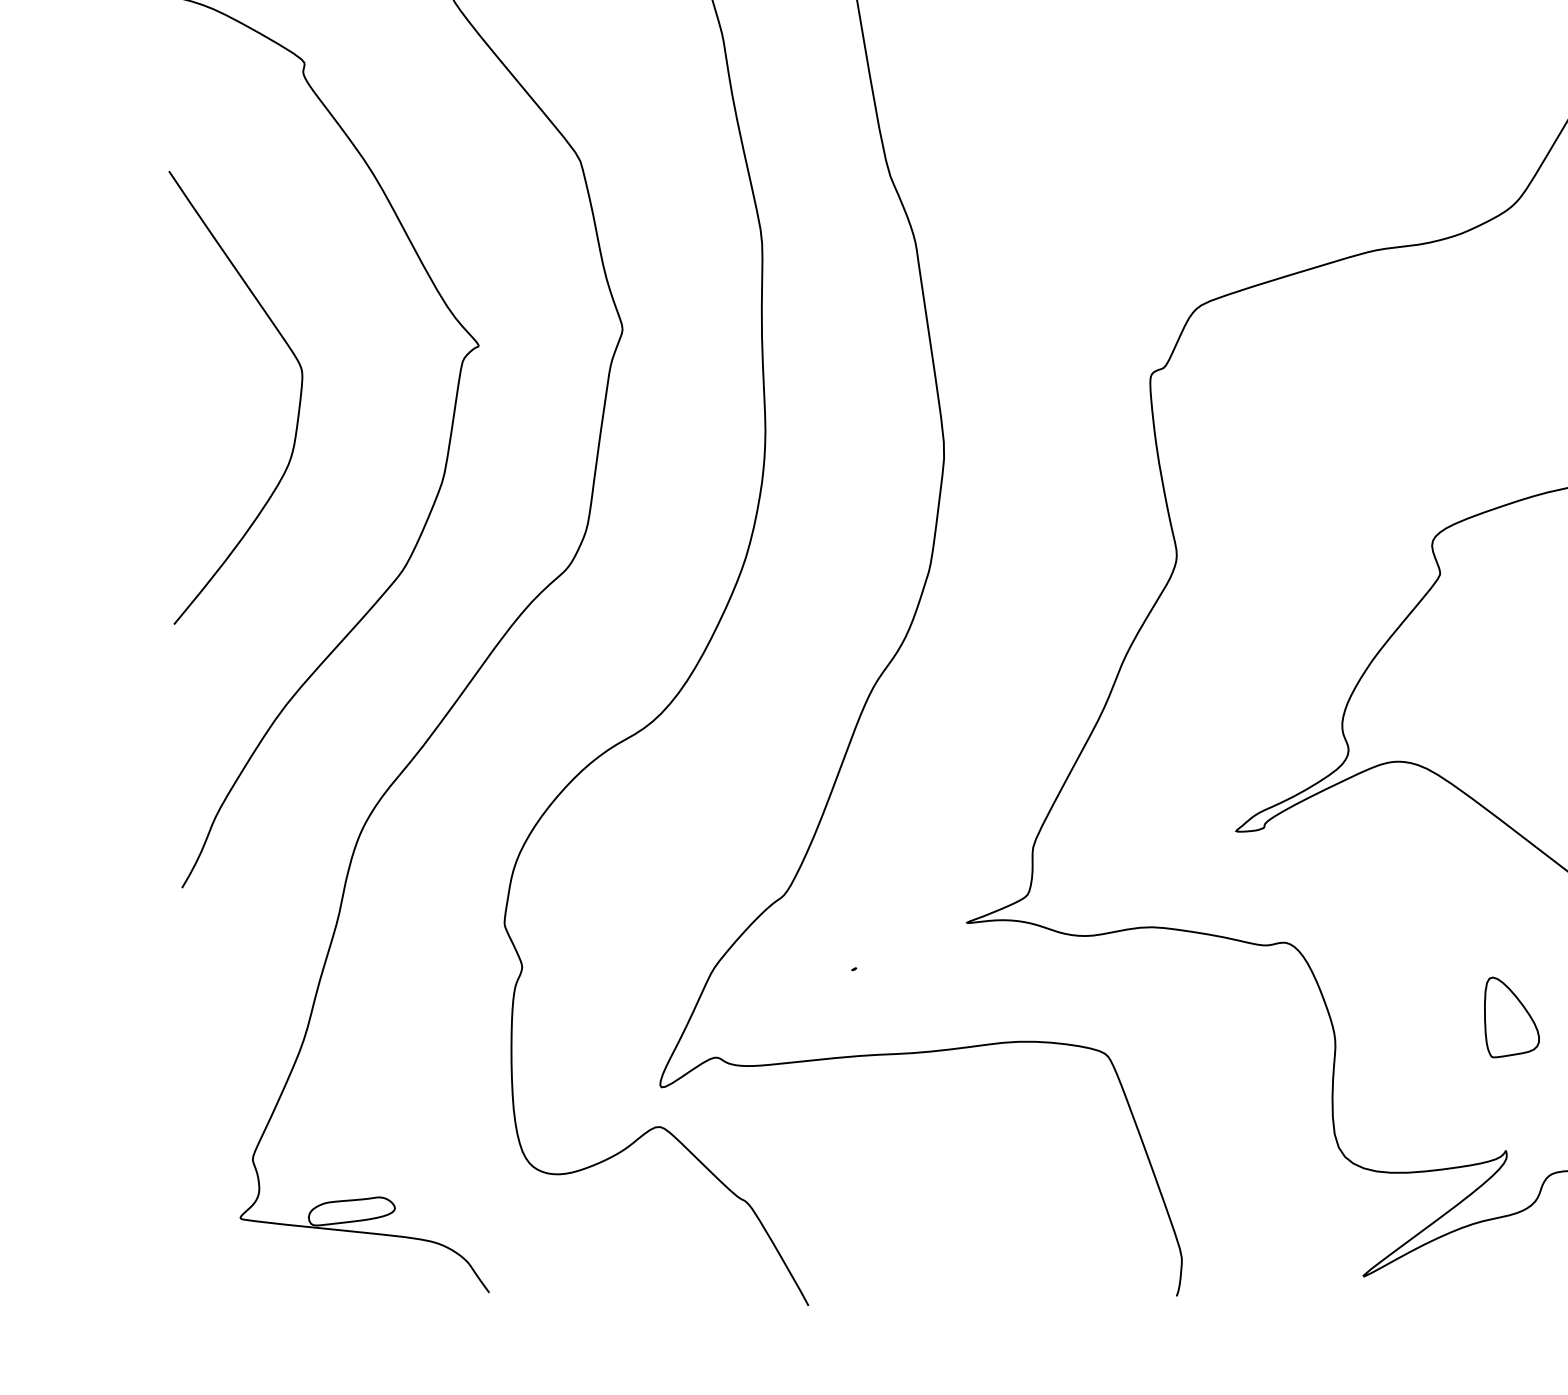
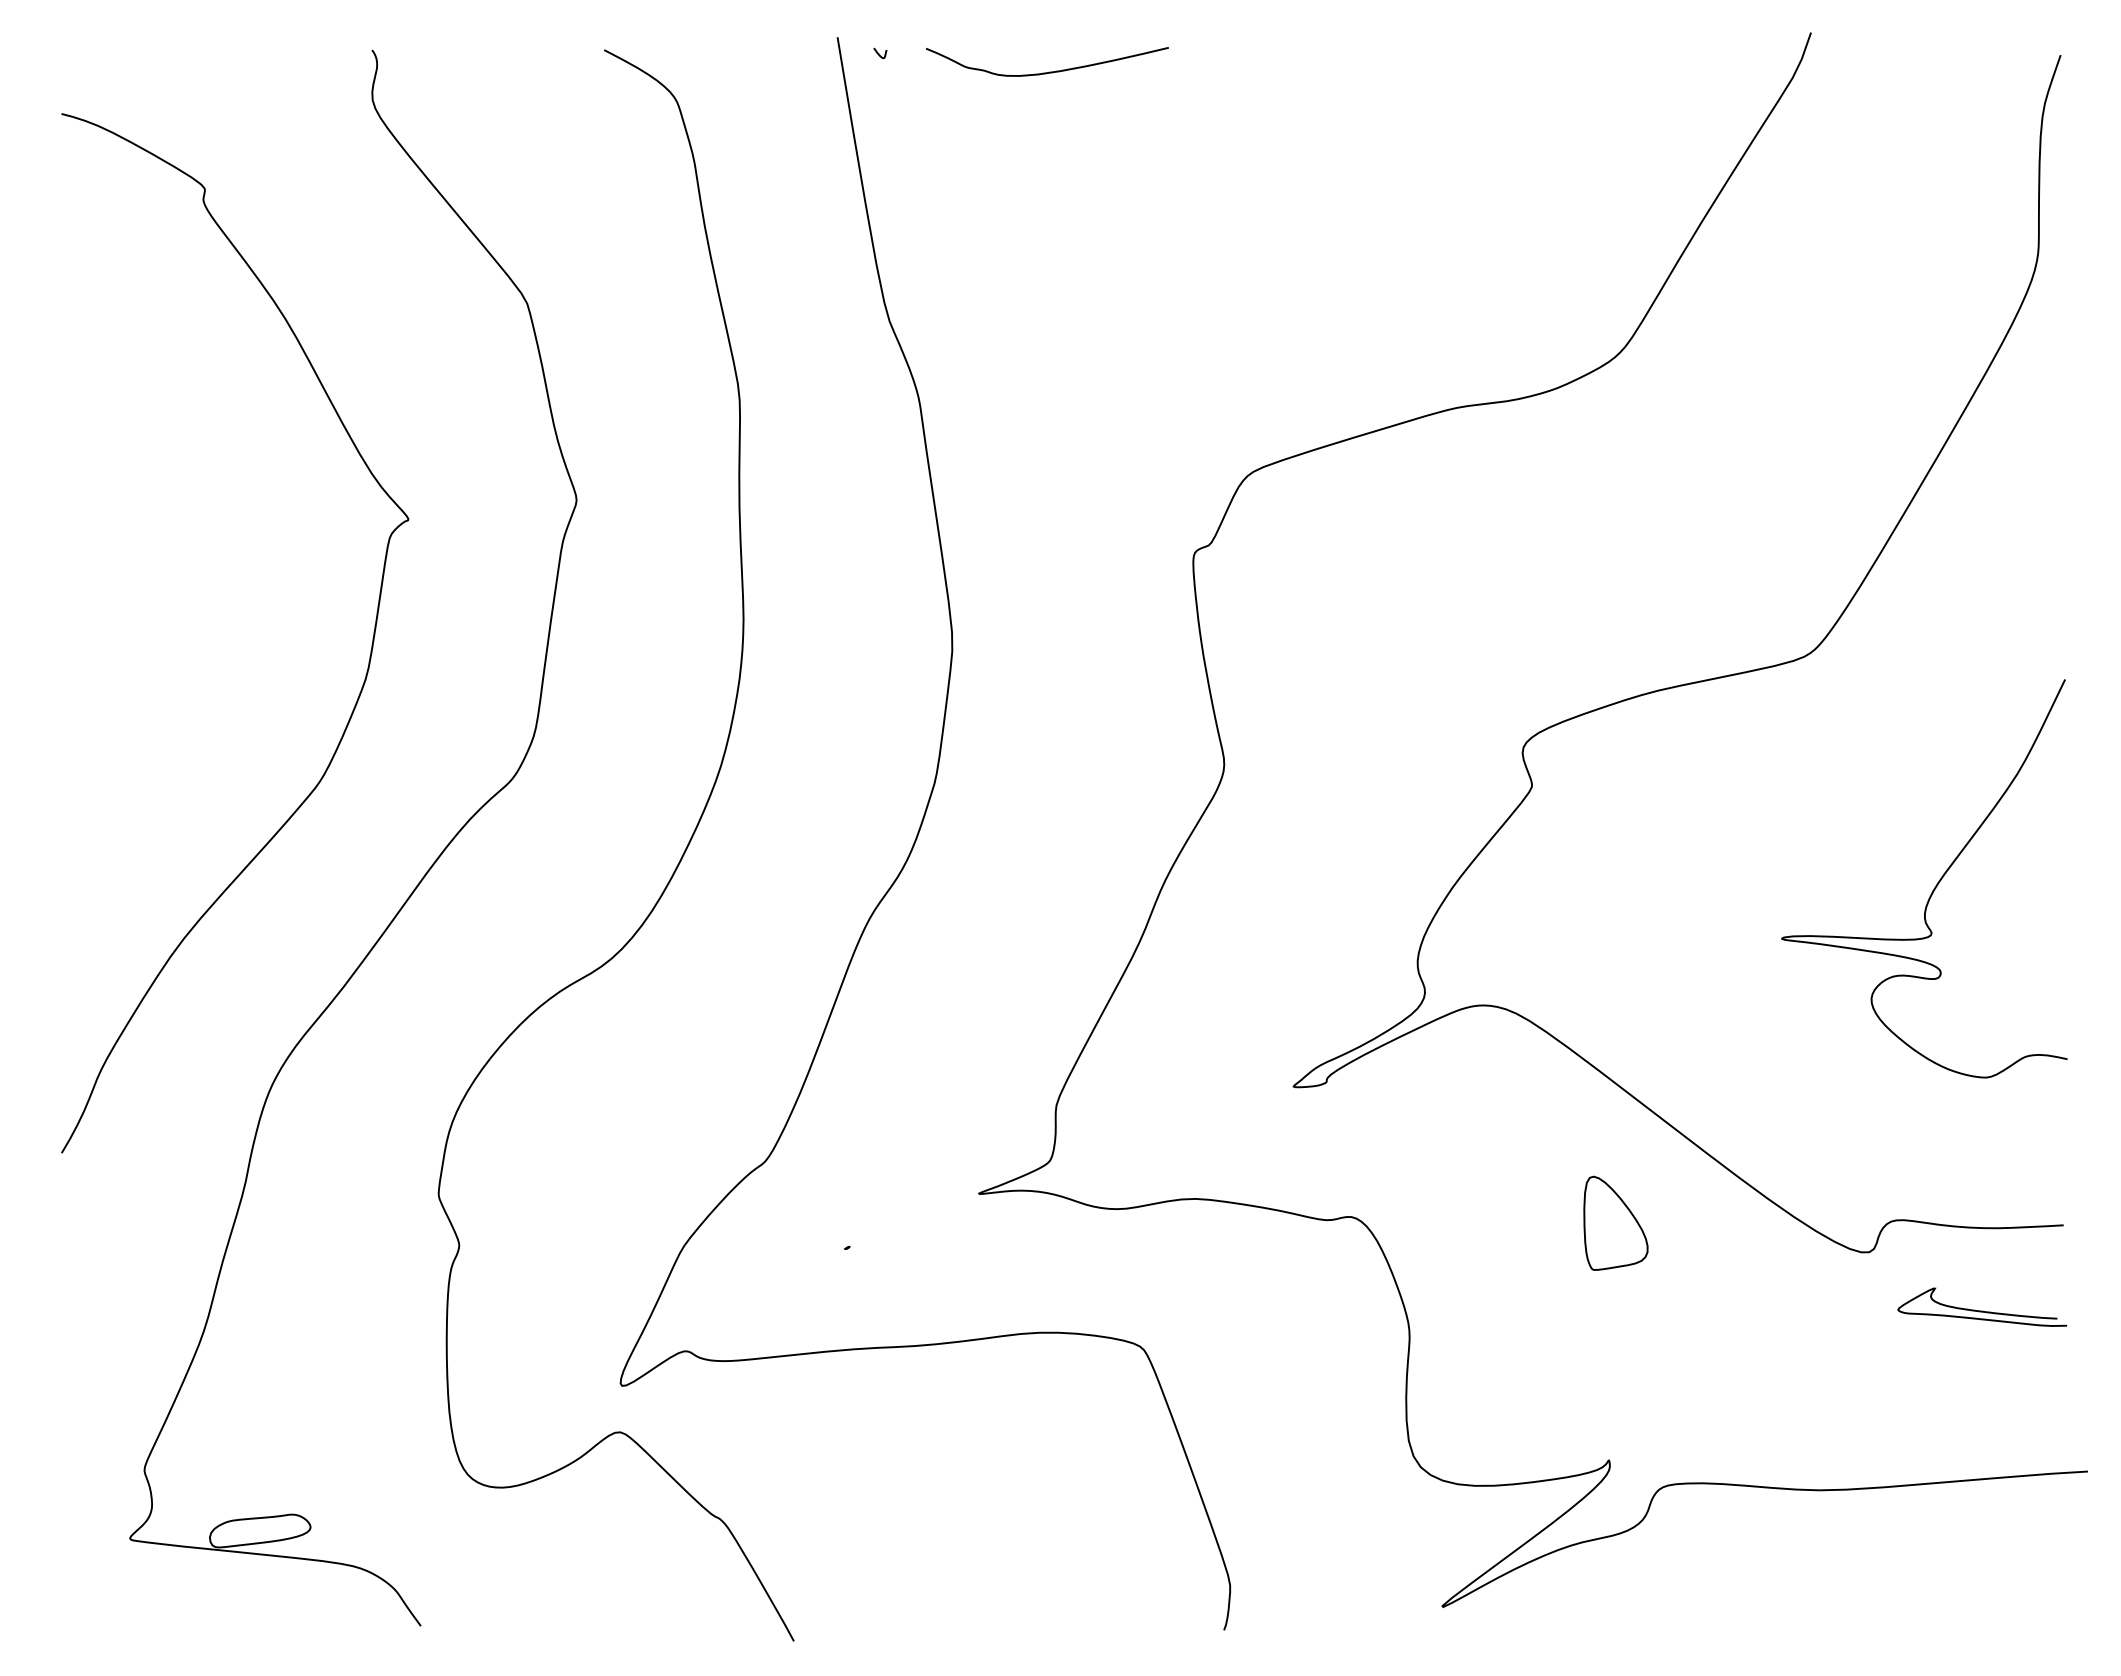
curve: (299, 402) -> (198, 585), removed
part: (1511, 1016) -> (1615, 1222), moved

